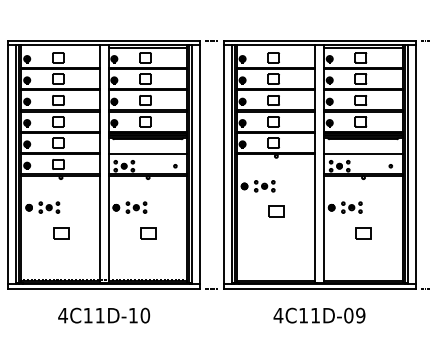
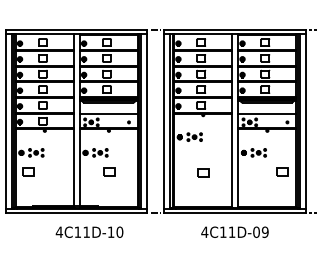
part: (276, 211) -> (203, 172), moved
part: (61, 232) -> (28, 171), moved
part: (363, 232) -> (282, 171), moved
text: (103, 314) -> (89, 231), moved

